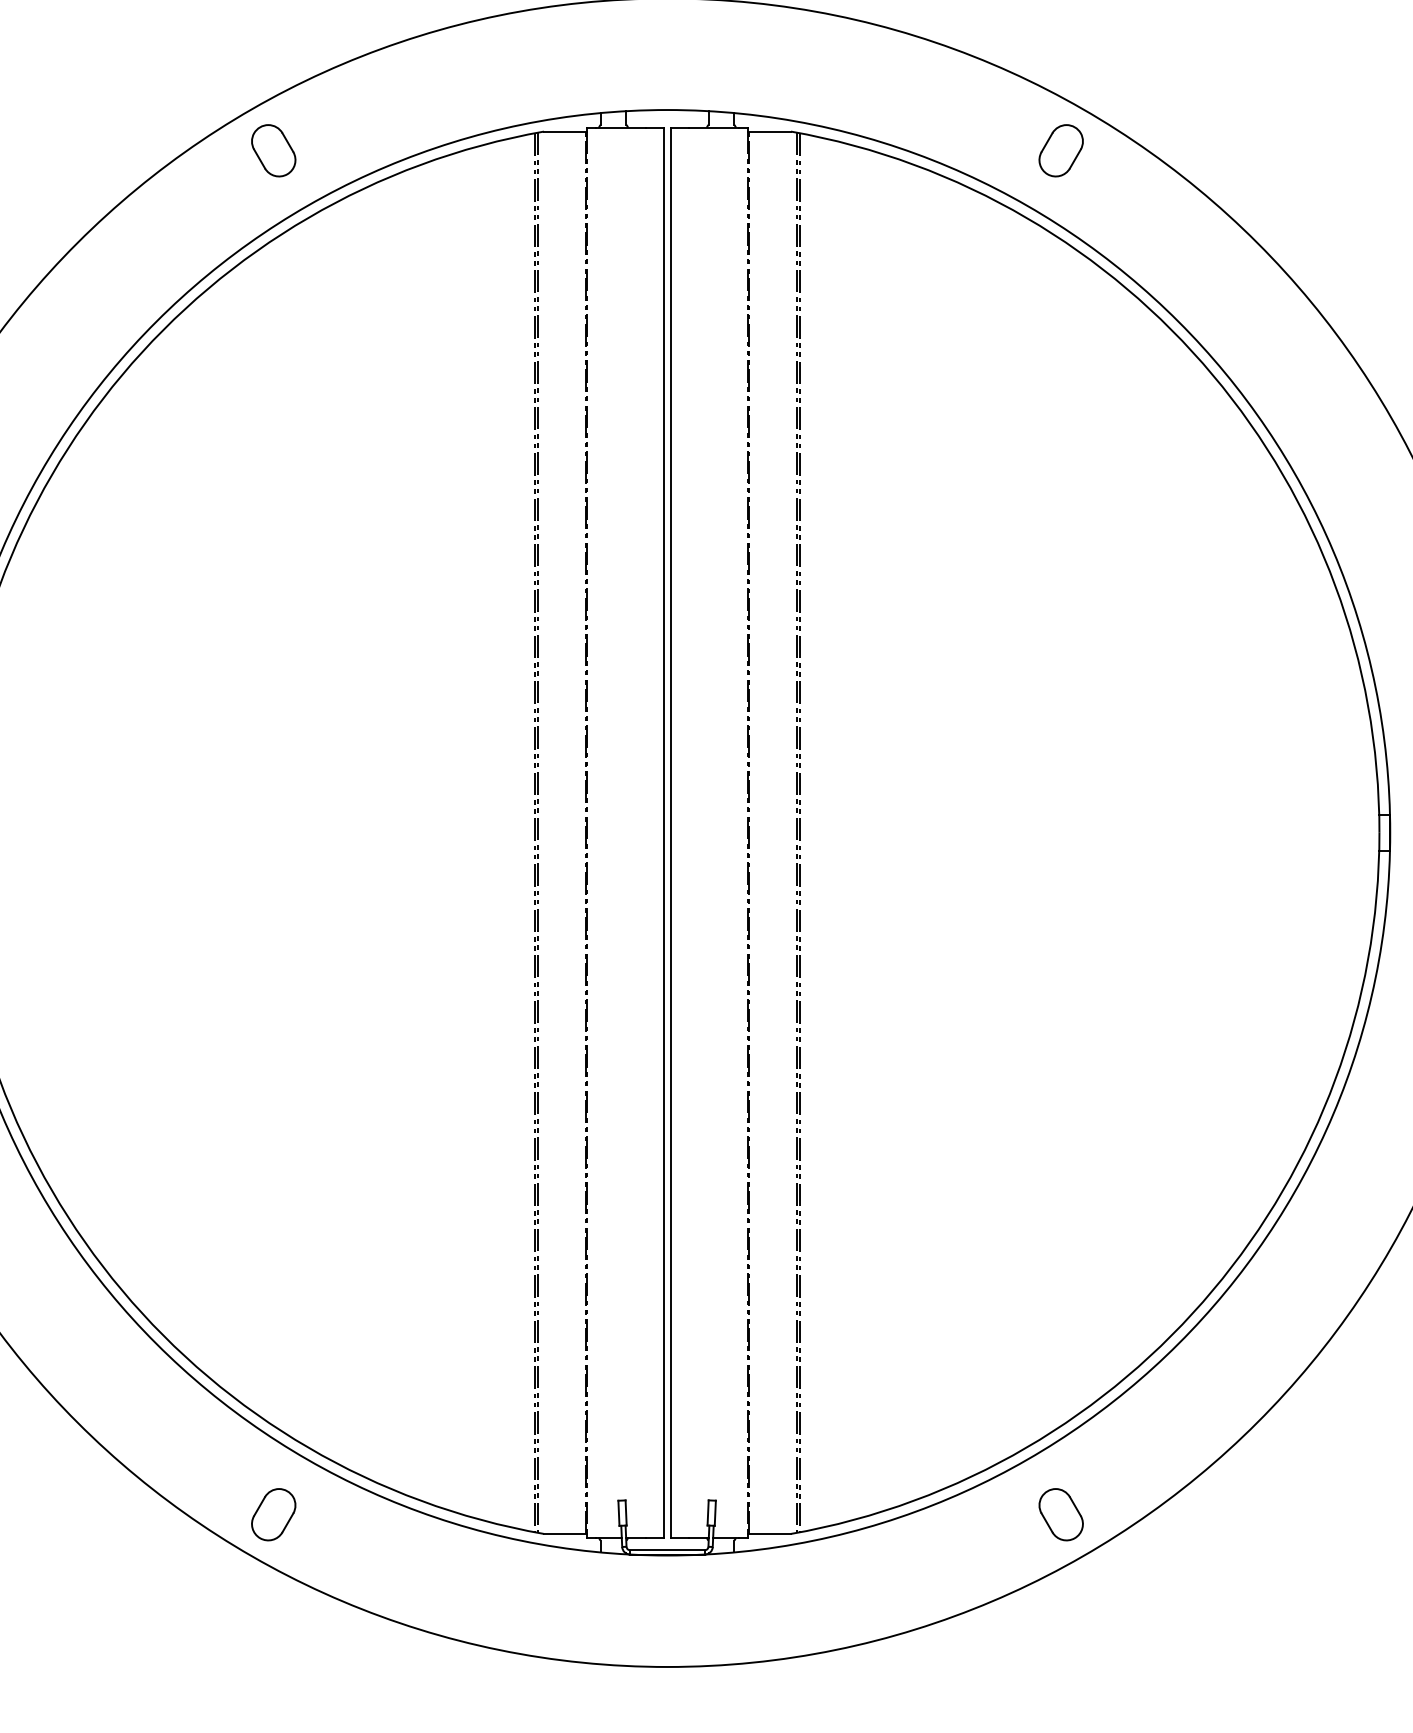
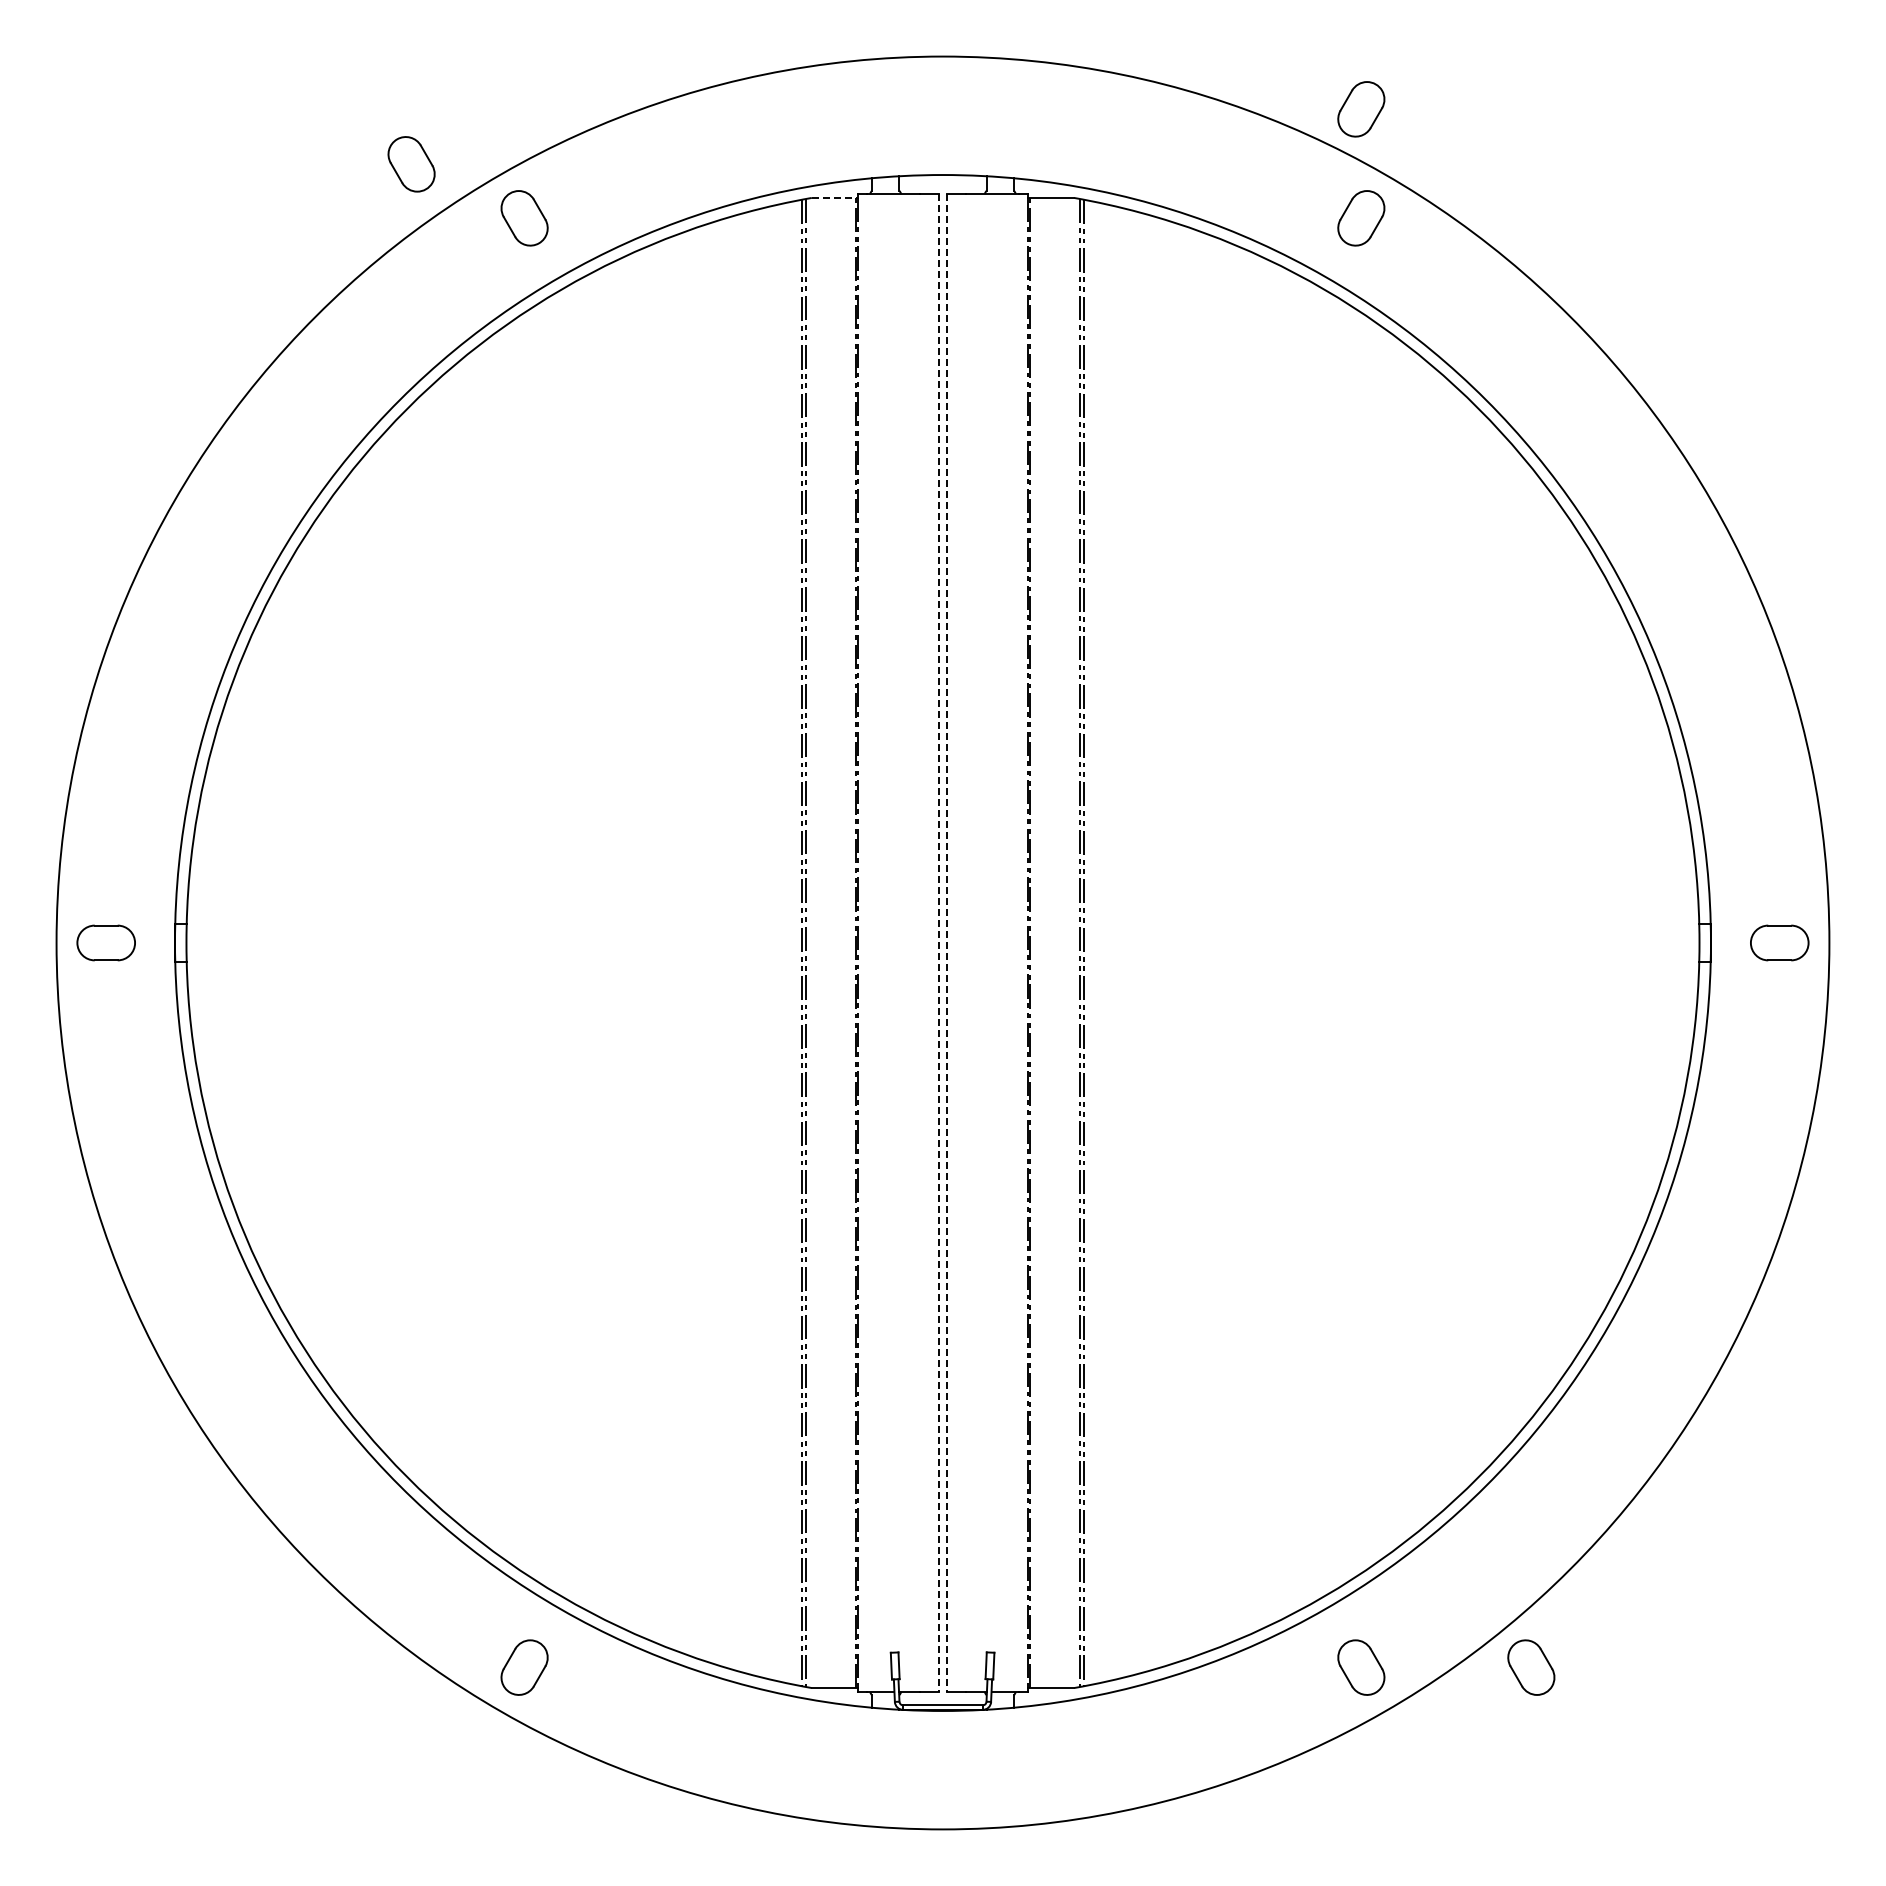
part: (1061, 48) -> (1361, 109), added
part: (167, 100) -> (411, 164), added
line: (566, 131) -> (835, 197), solid -> dashed
line: (664, 833) -> (939, 943), solid -> dashed
line: (670, 833) -> (946, 943), solid -> dashed
part: (1221, 1514) -> (1531, 1667), added

